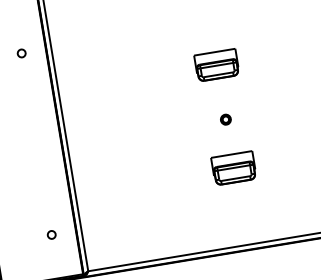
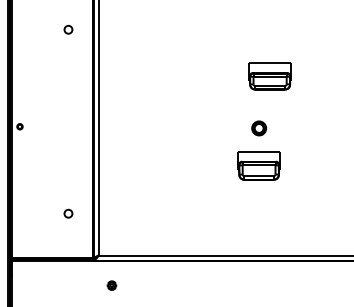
part: (216, 65) -> (269, 76), moved
part: (225, 119) -> (258, 128), size x1.4
part: (233, 168) -> (258, 165), moved

